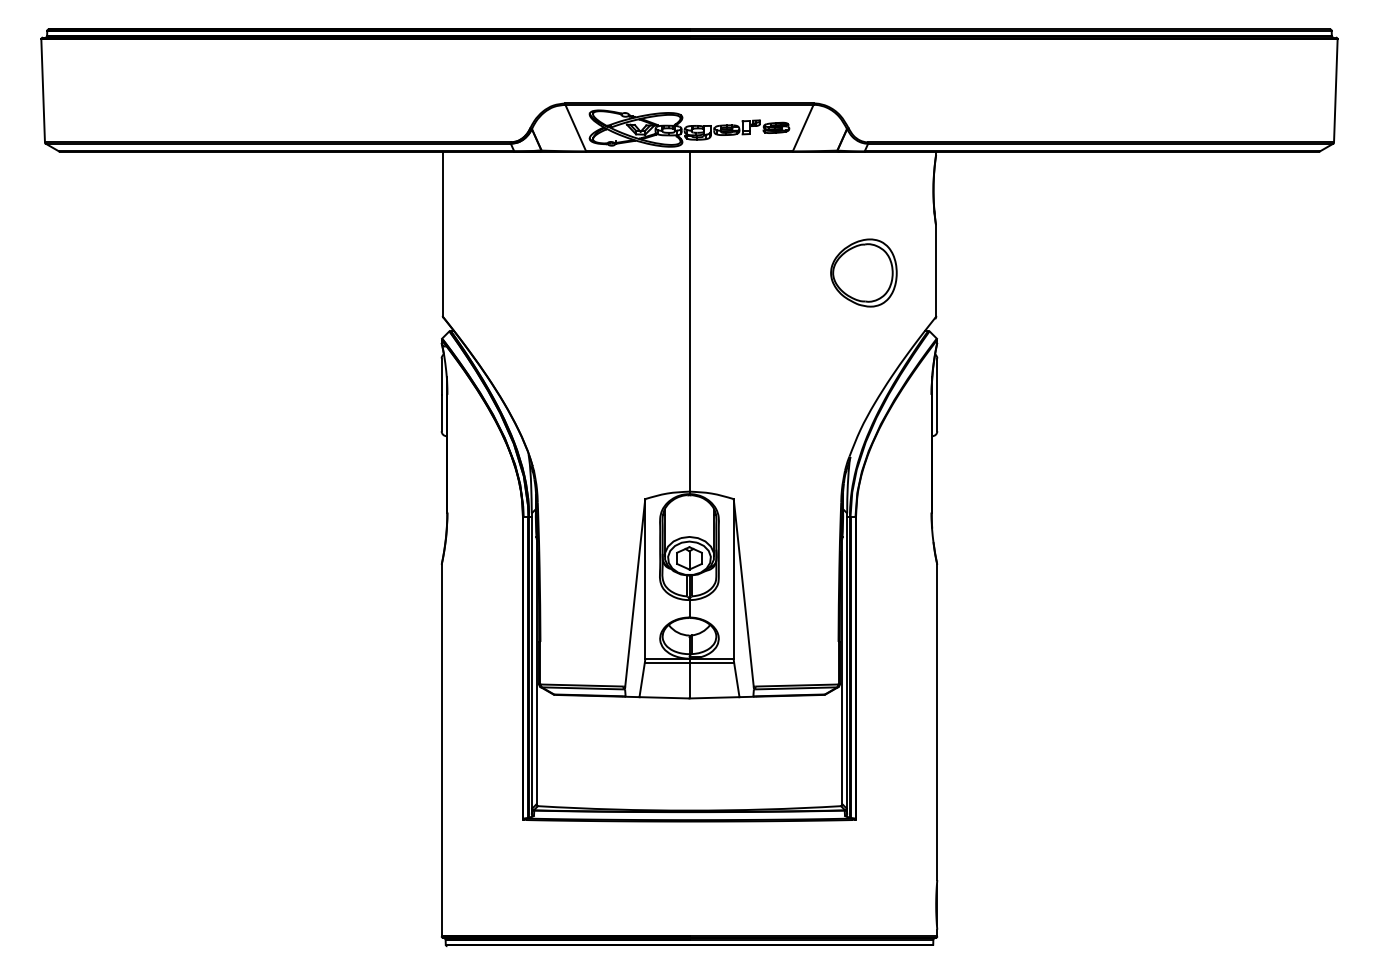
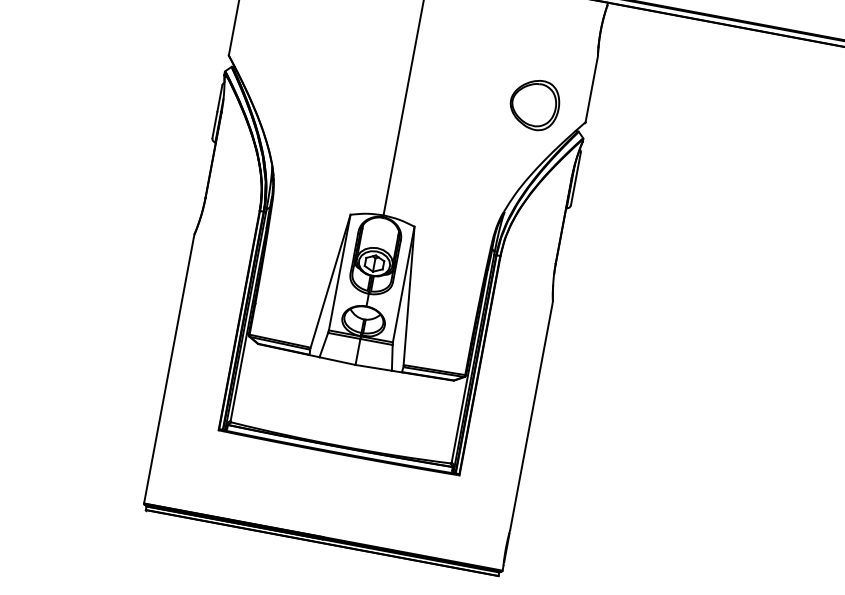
part: (863, 272) -> (534, 104), moved

